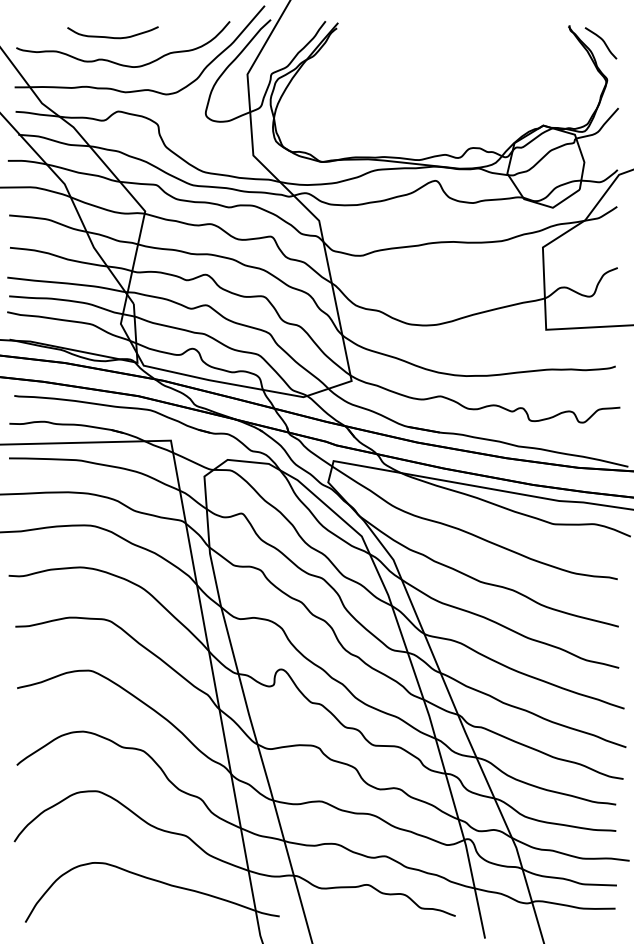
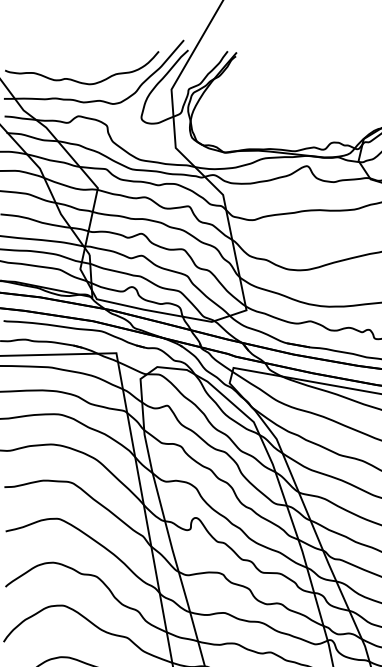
curve: (111, 36) -> (73, 62), removed

